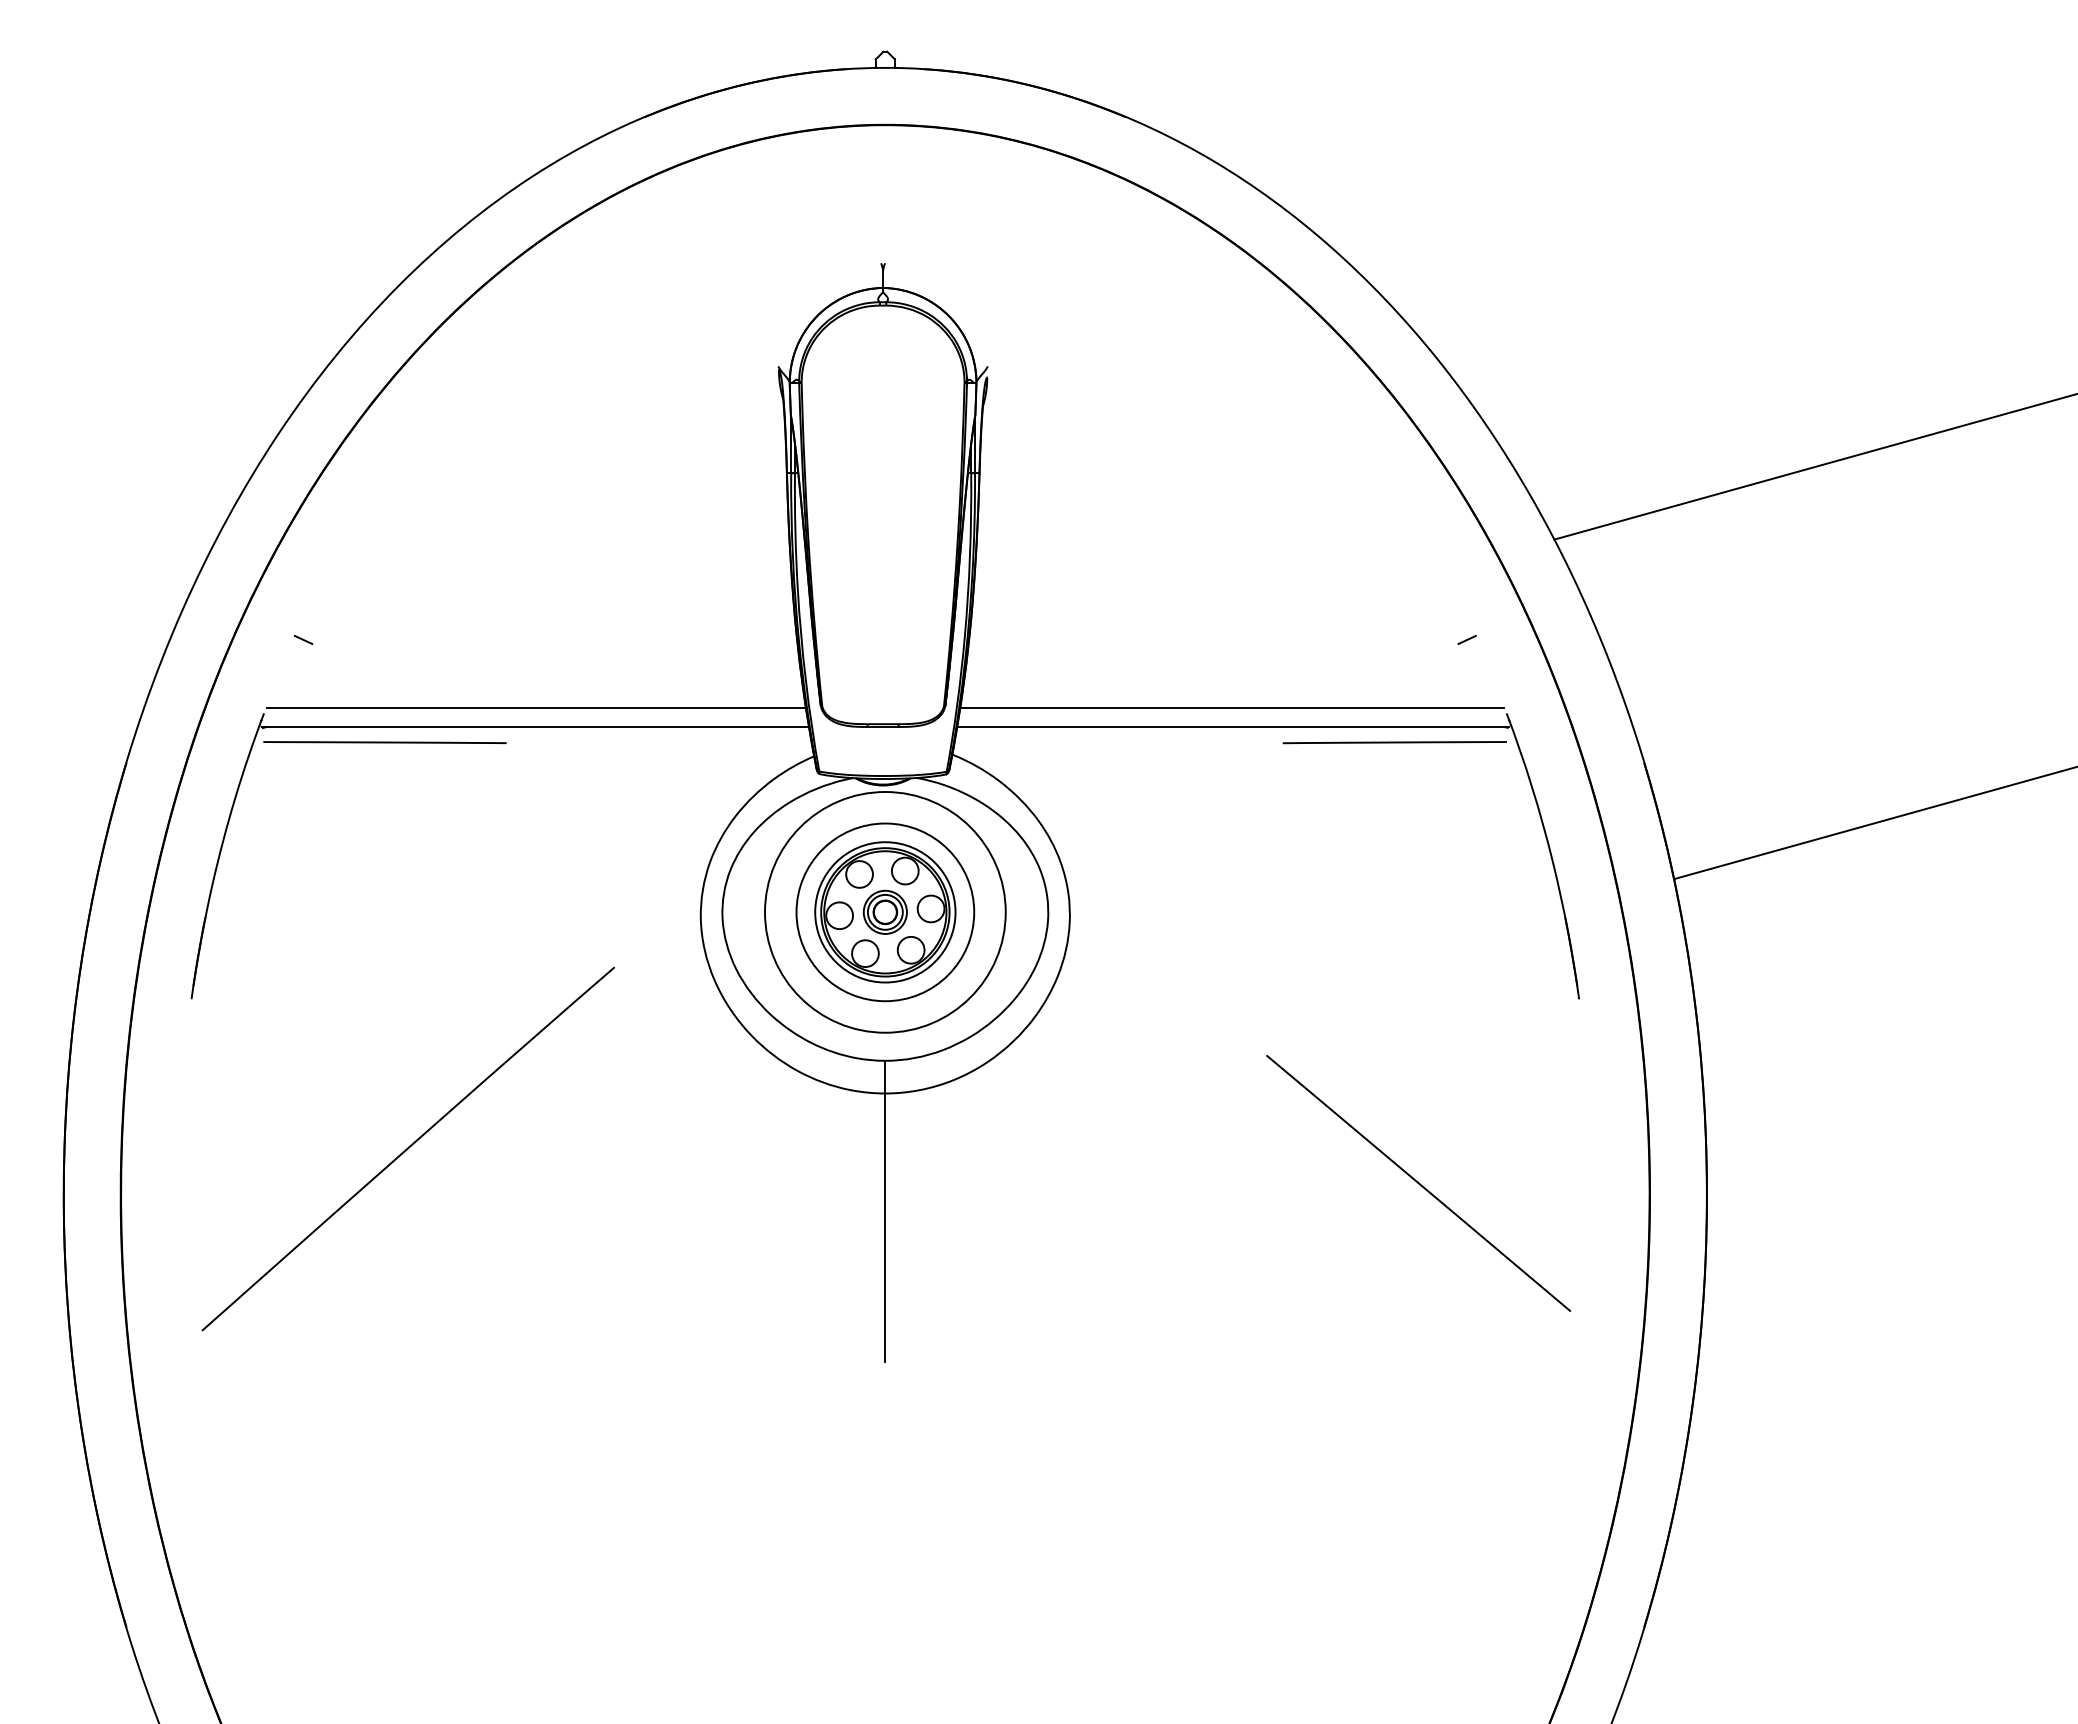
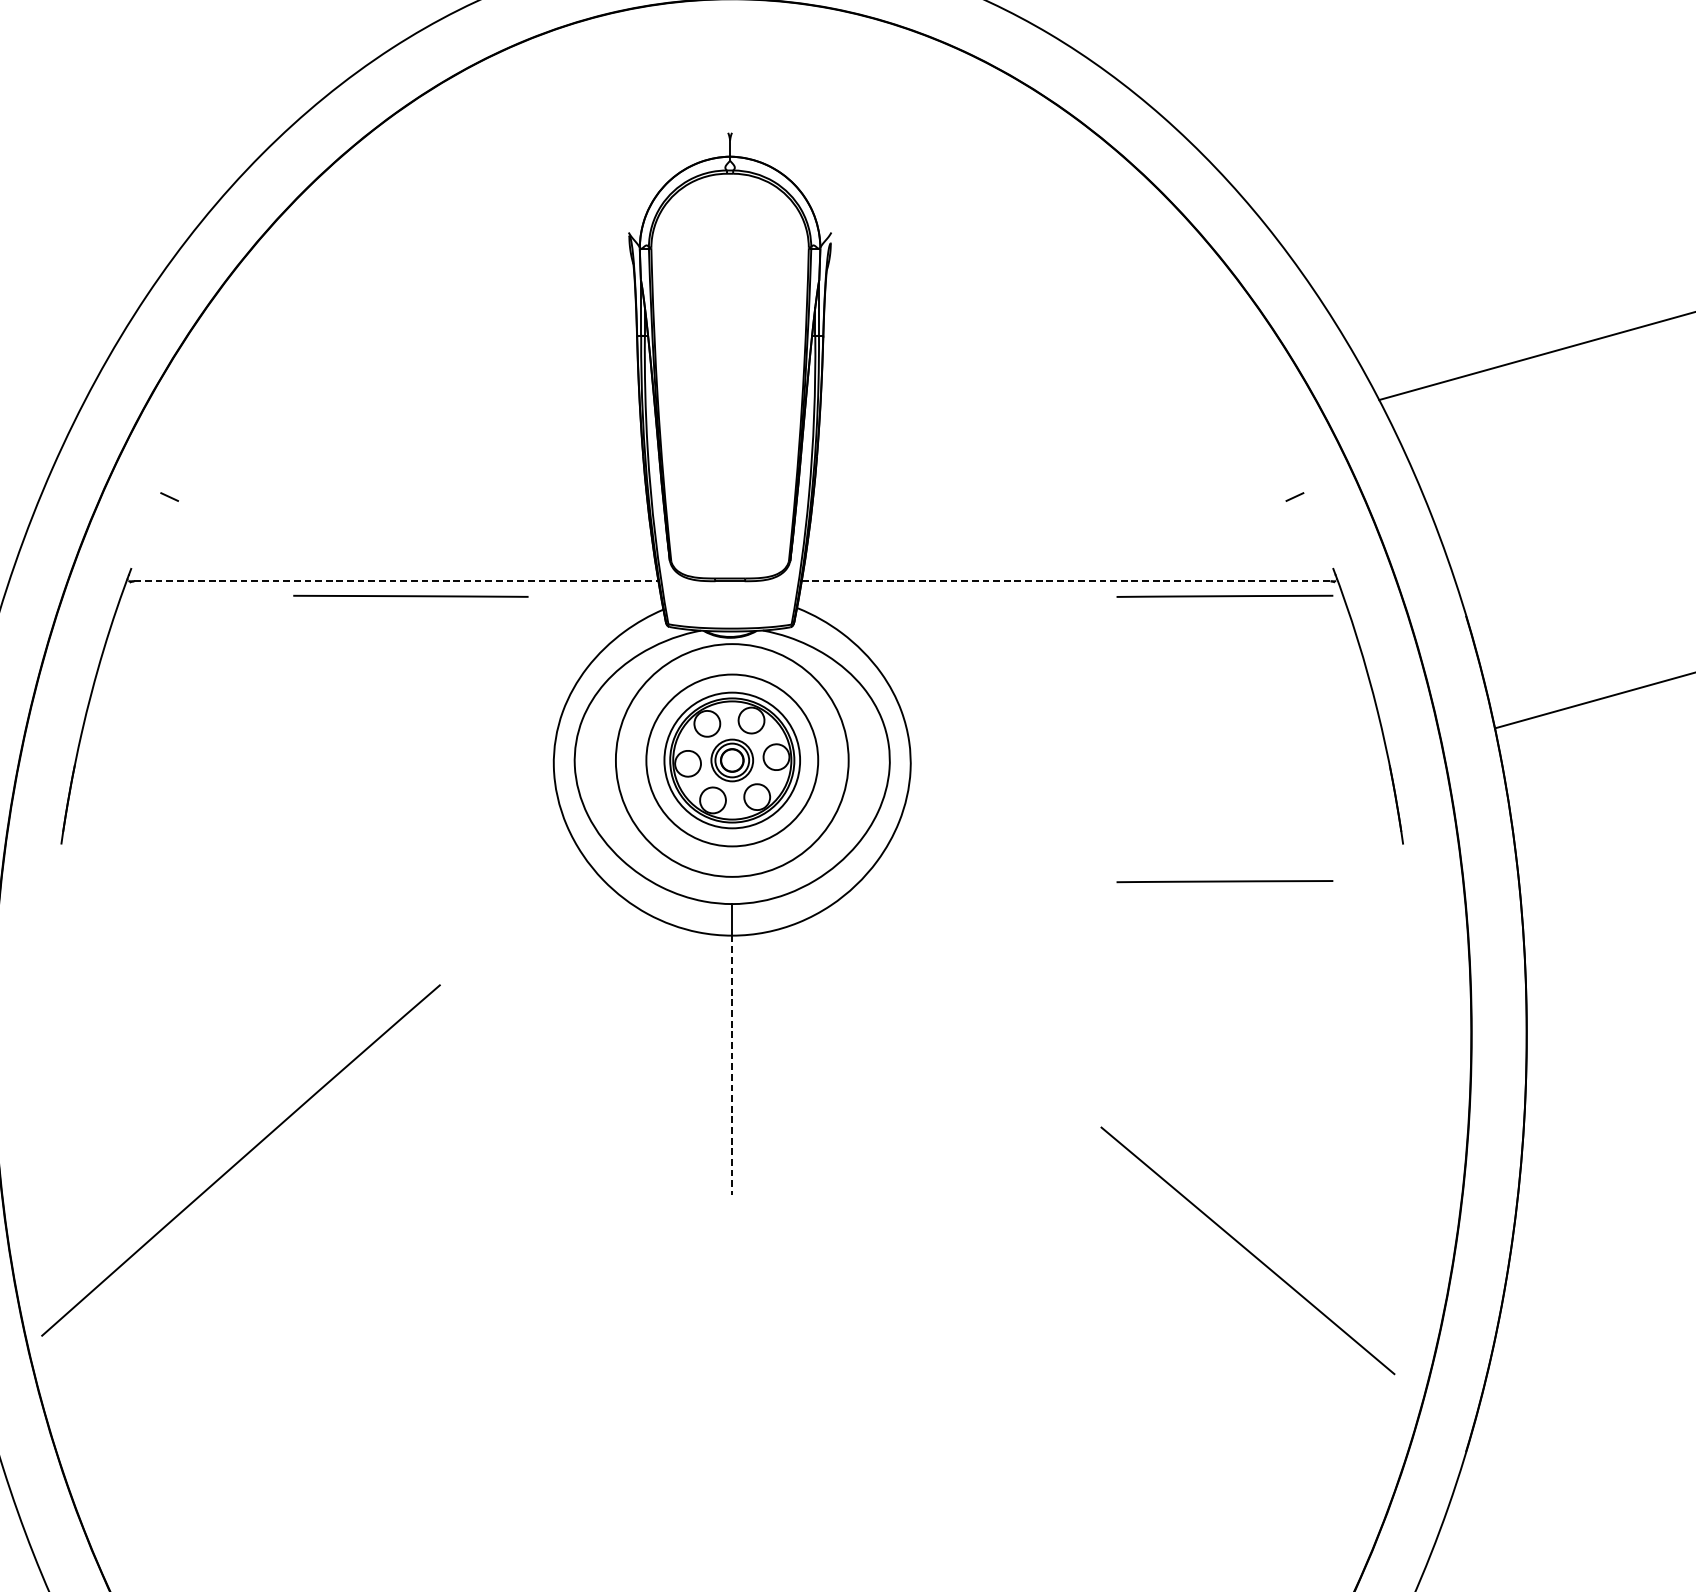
line: (535, 708) -> (393, 563), removed
line: (1231, 708) -> (1066, 563), removed
line: (538, 727) -> (396, 581), solid -> dashed
line: (1231, 727) -> (1066, 581), solid -> dashed
line: (384, 742) -> (410, 596), moved
line: (1394, 1037) -> (1224, 881), added
curve: (407, 1148) -> (240, 1159), moved
line: (1418, 1183) -> (1247, 1250), moved
line: (885, 1228) -> (732, 1066), solid -> dashed

